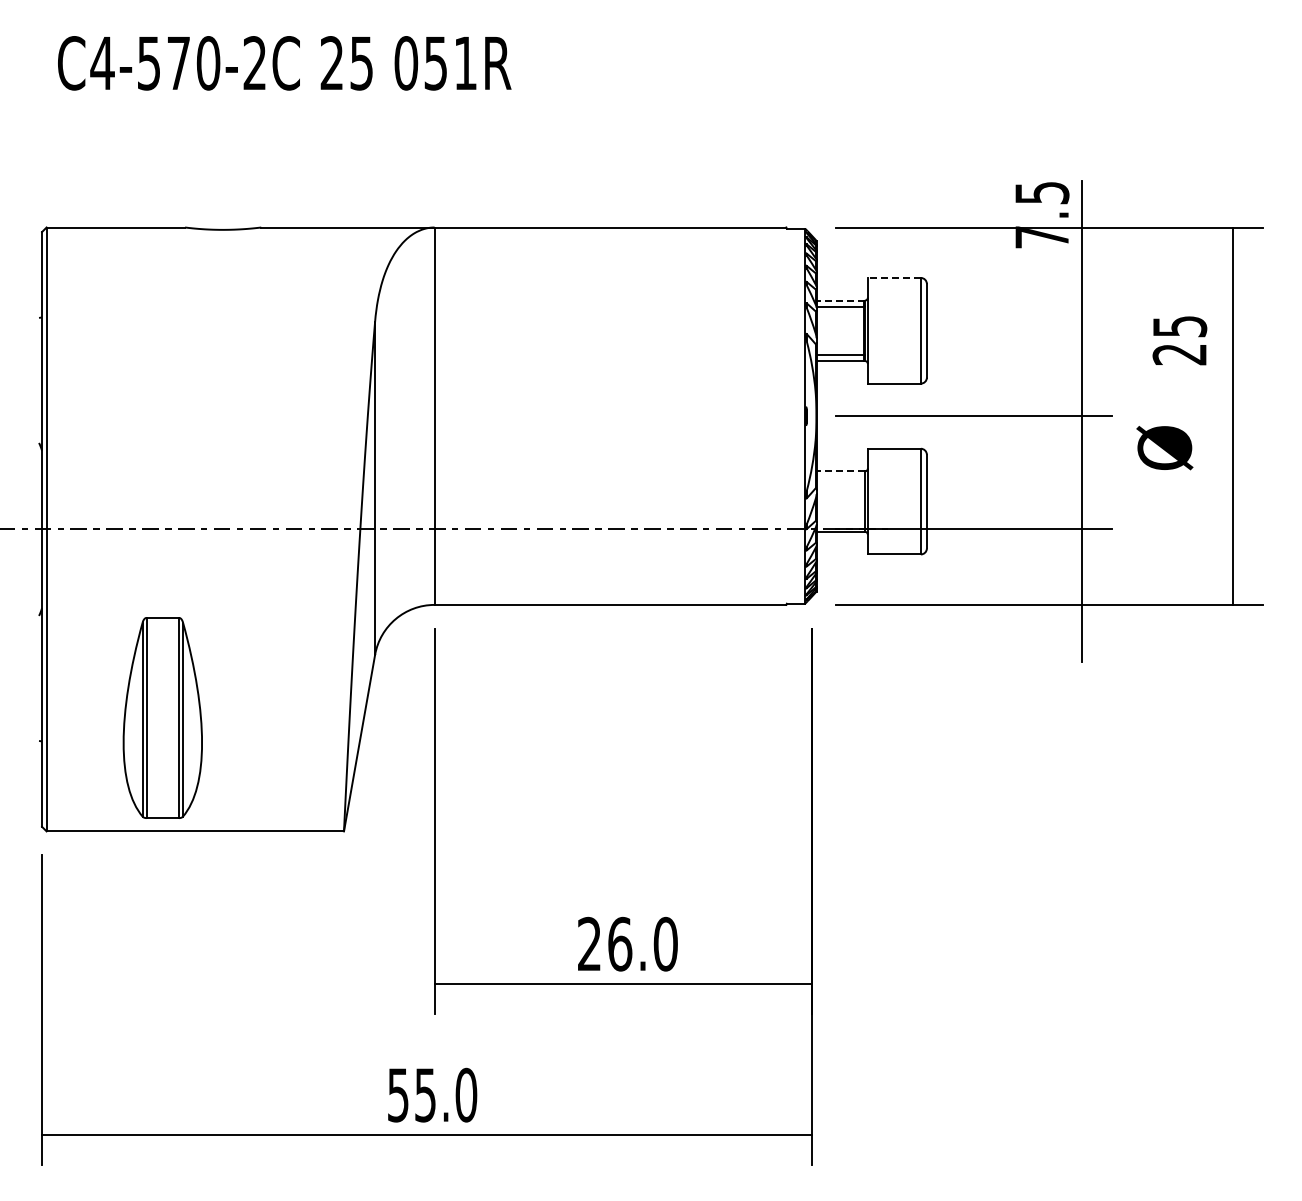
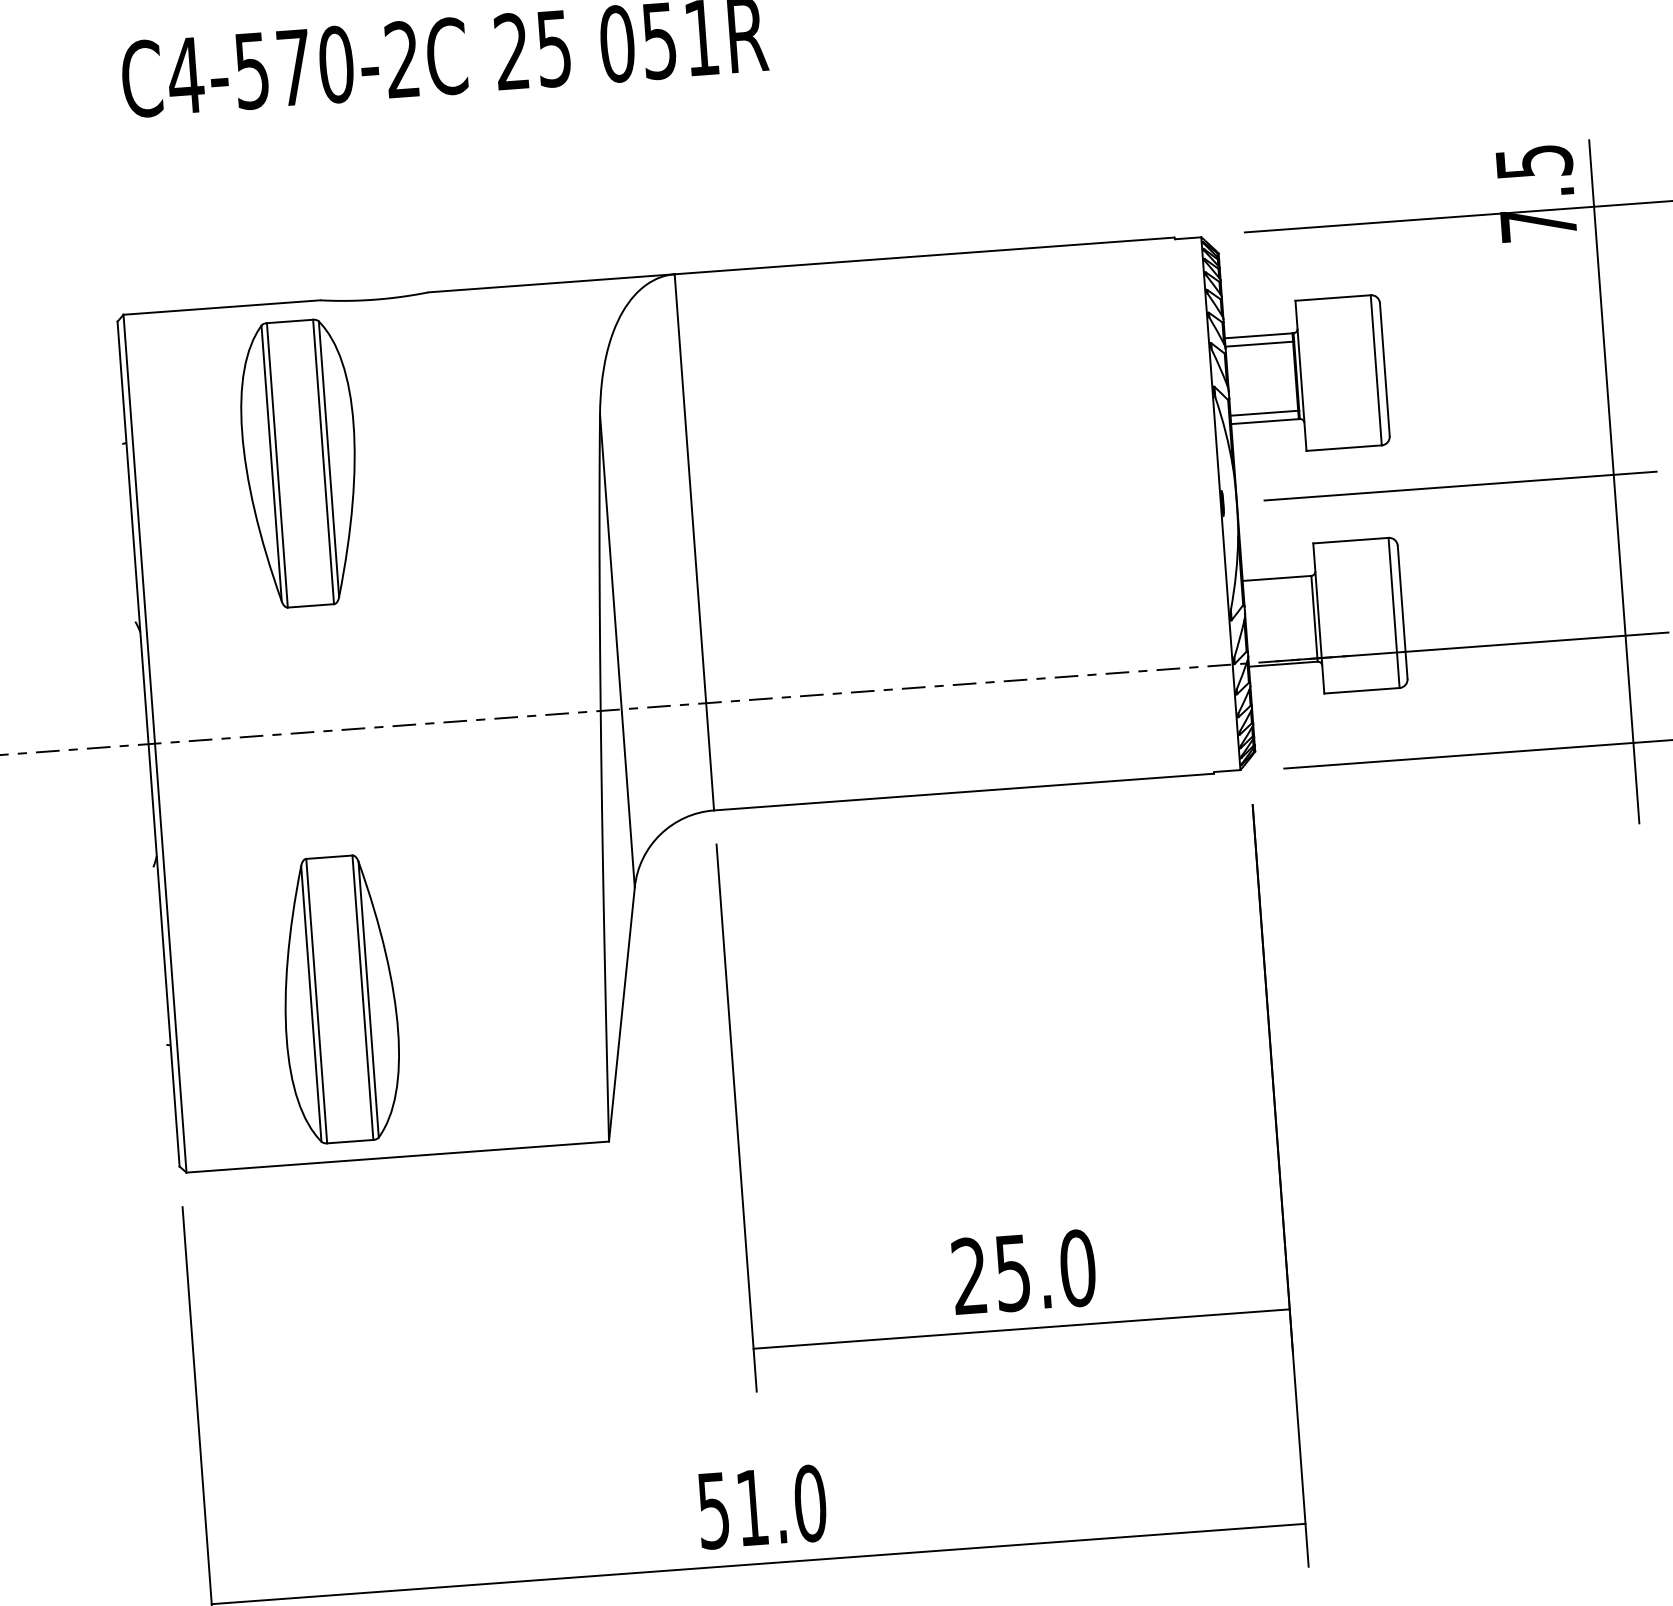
line: (893, 277) -> (1331, 297), dashed -> solid
line: (840, 300) -> (1258, 335), dashed -> solid
part: (162, 340) -> (299, 463), added
line: (840, 471) -> (1276, 578), dashed -> solid
text: (620, 943) -> (1013, 1272), 26.0 -> 25.0
text: (425, 1095) -> (752, 1508), 55.0 -> 51.0

